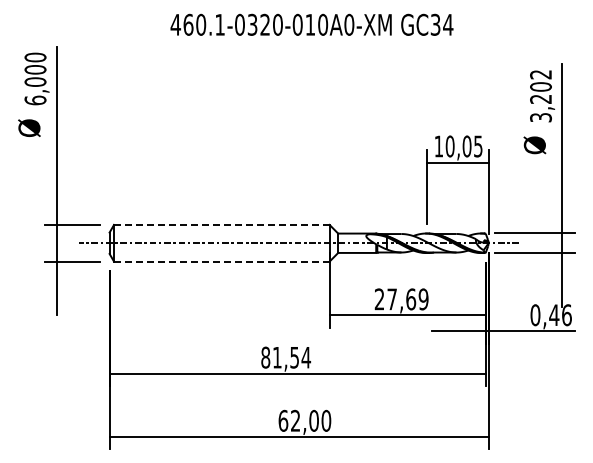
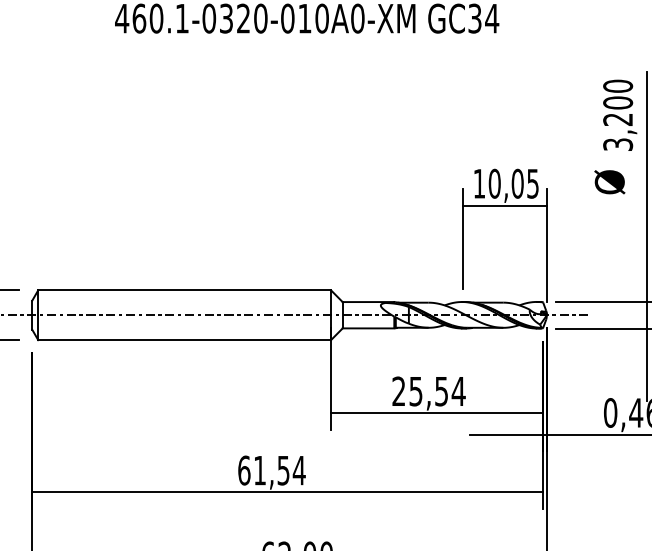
text: (540, 74) -> (617, 86), 3,202 -> 3,200
line: (221, 224) -> (184, 289), dashed -> solid
line: (221, 261) -> (184, 339), dashed -> solid
text: (407, 299) -> (436, 391), 27,69 -> 25,54
text: (265, 357) -> (243, 470), 81,54 -> 61,54

